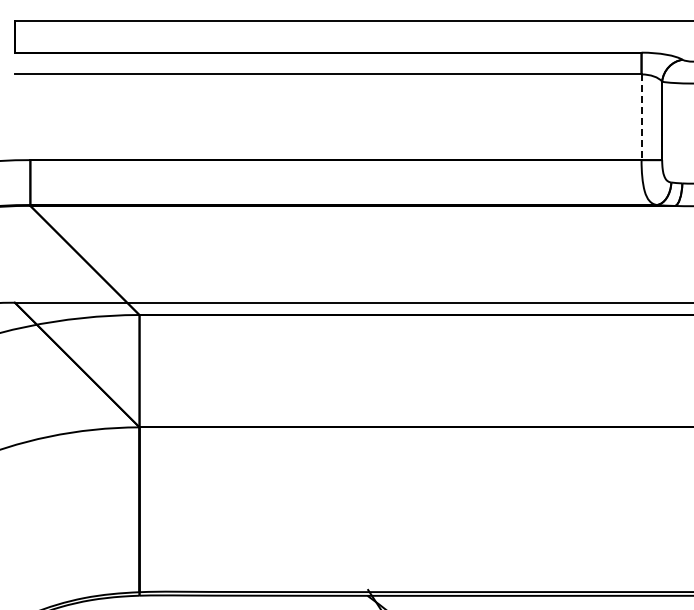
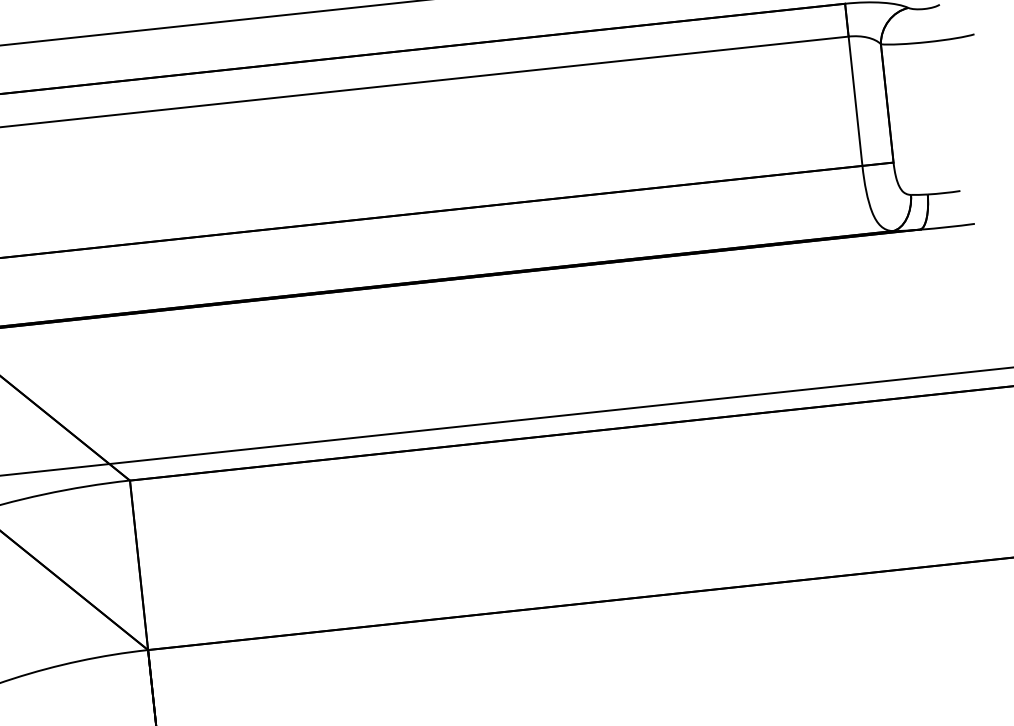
line: (641, 117) -> (855, 101), dashed -> solid

